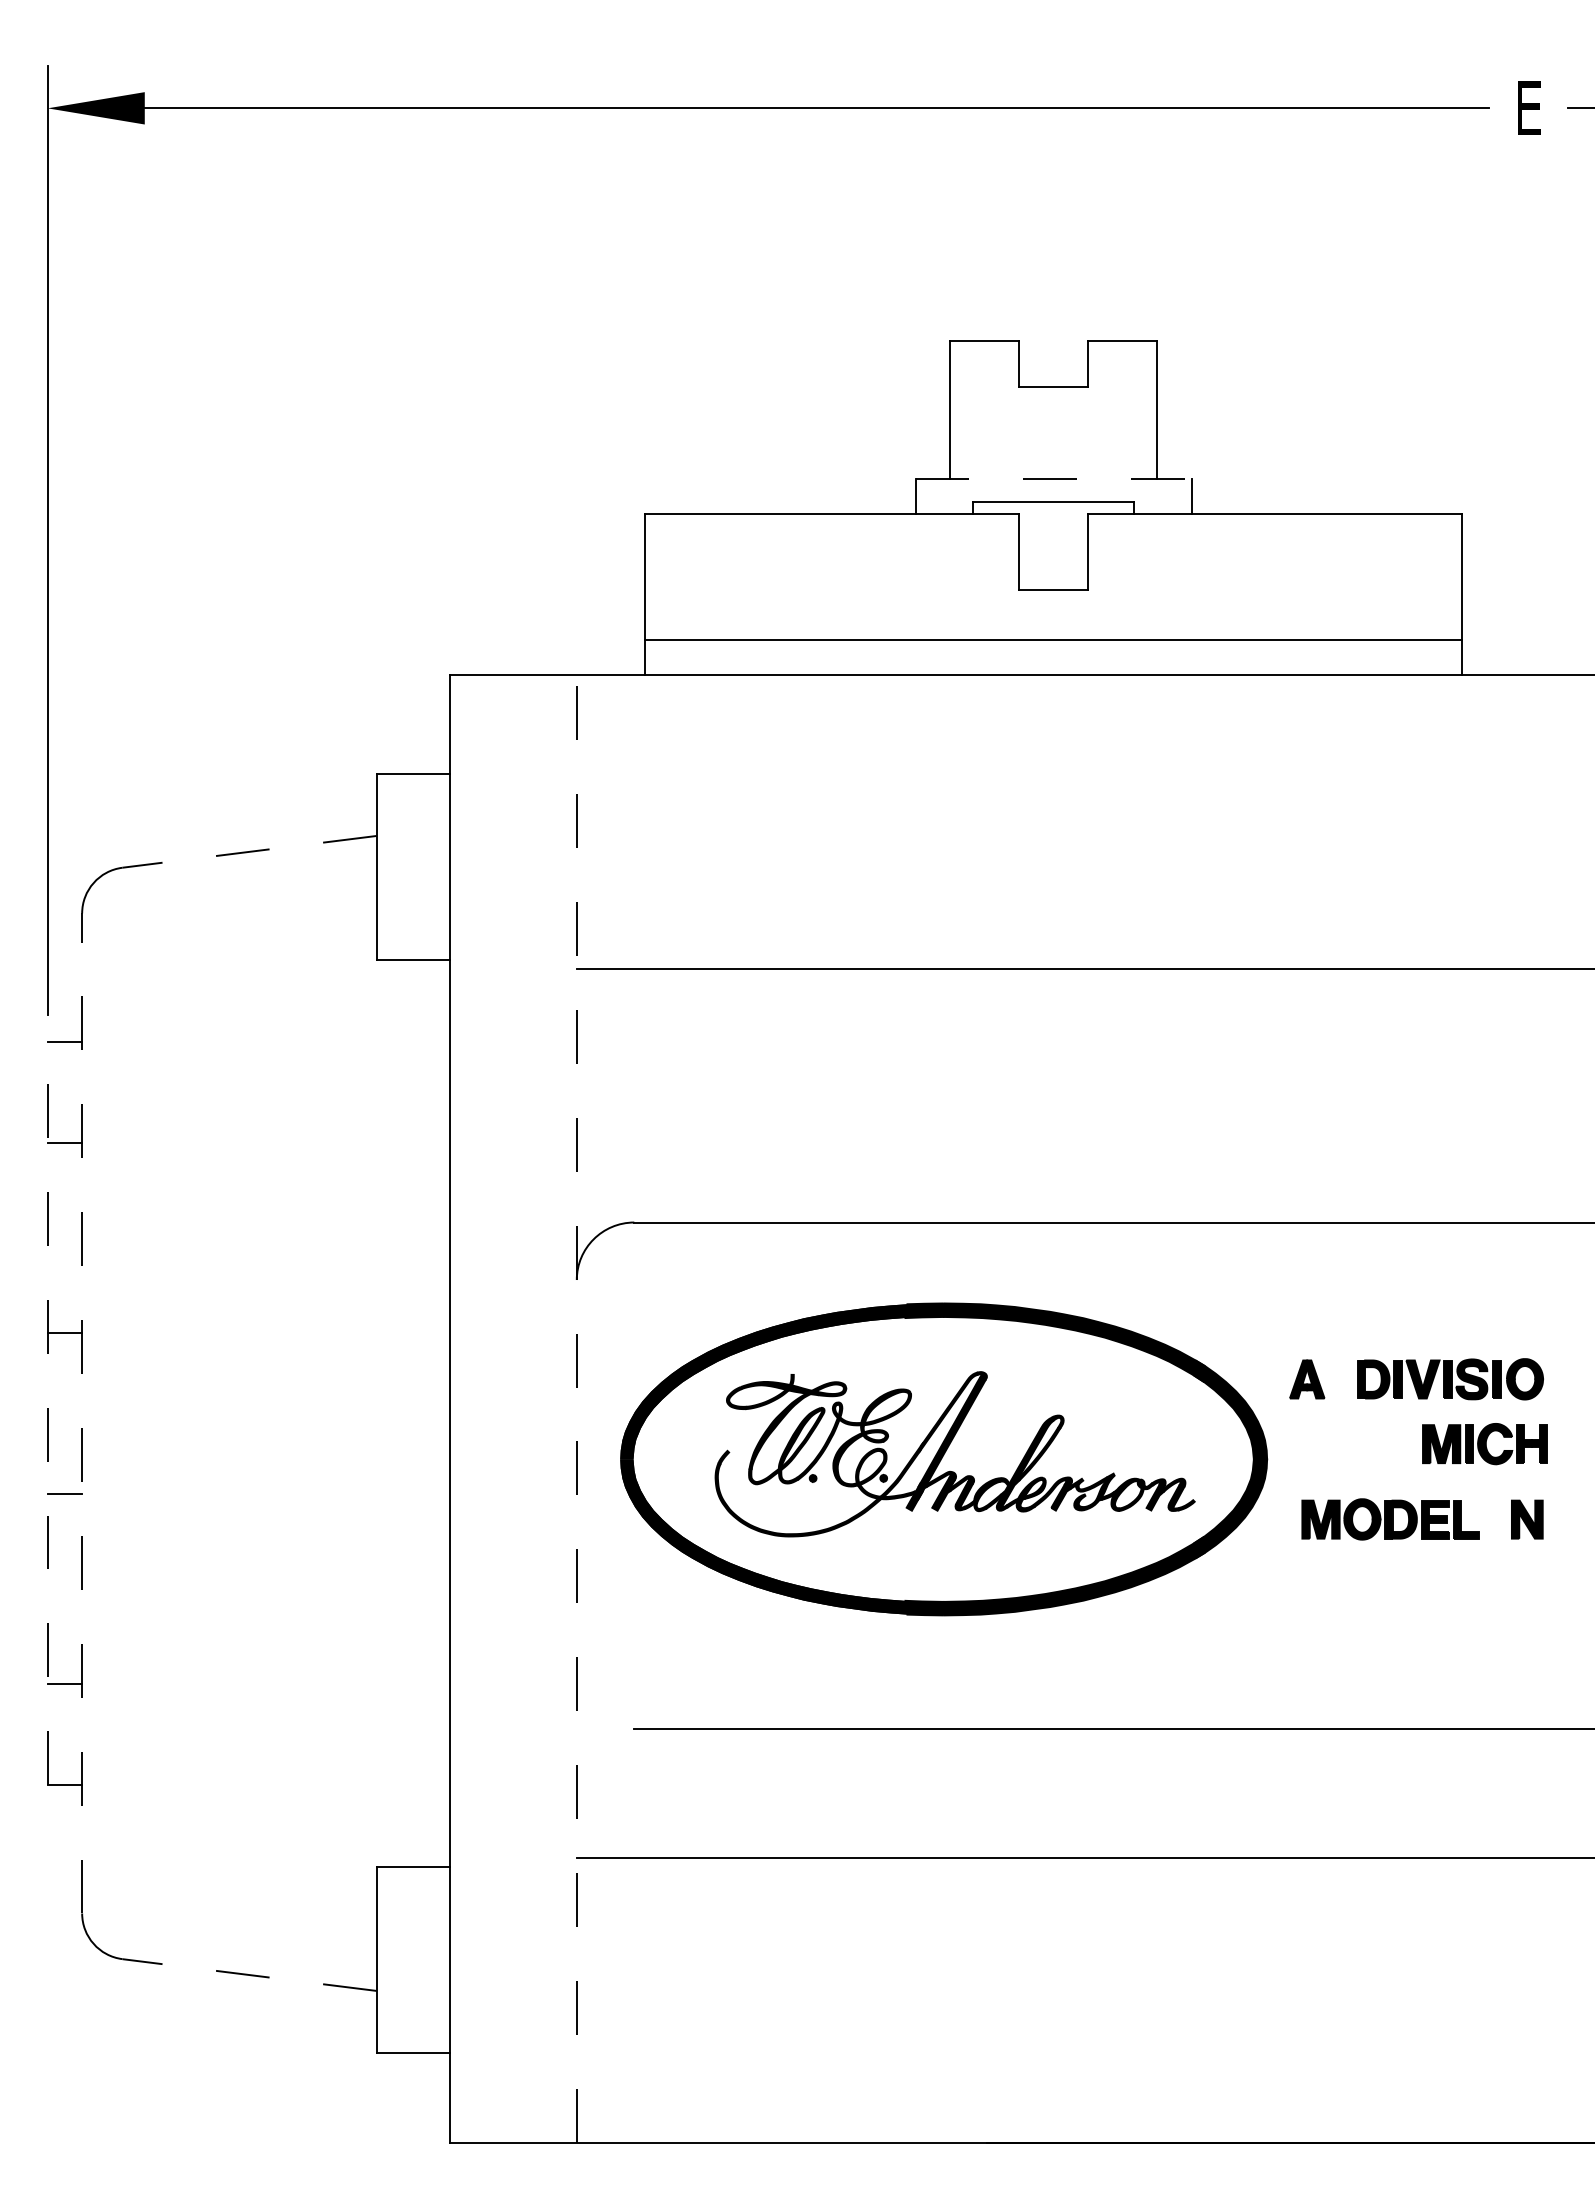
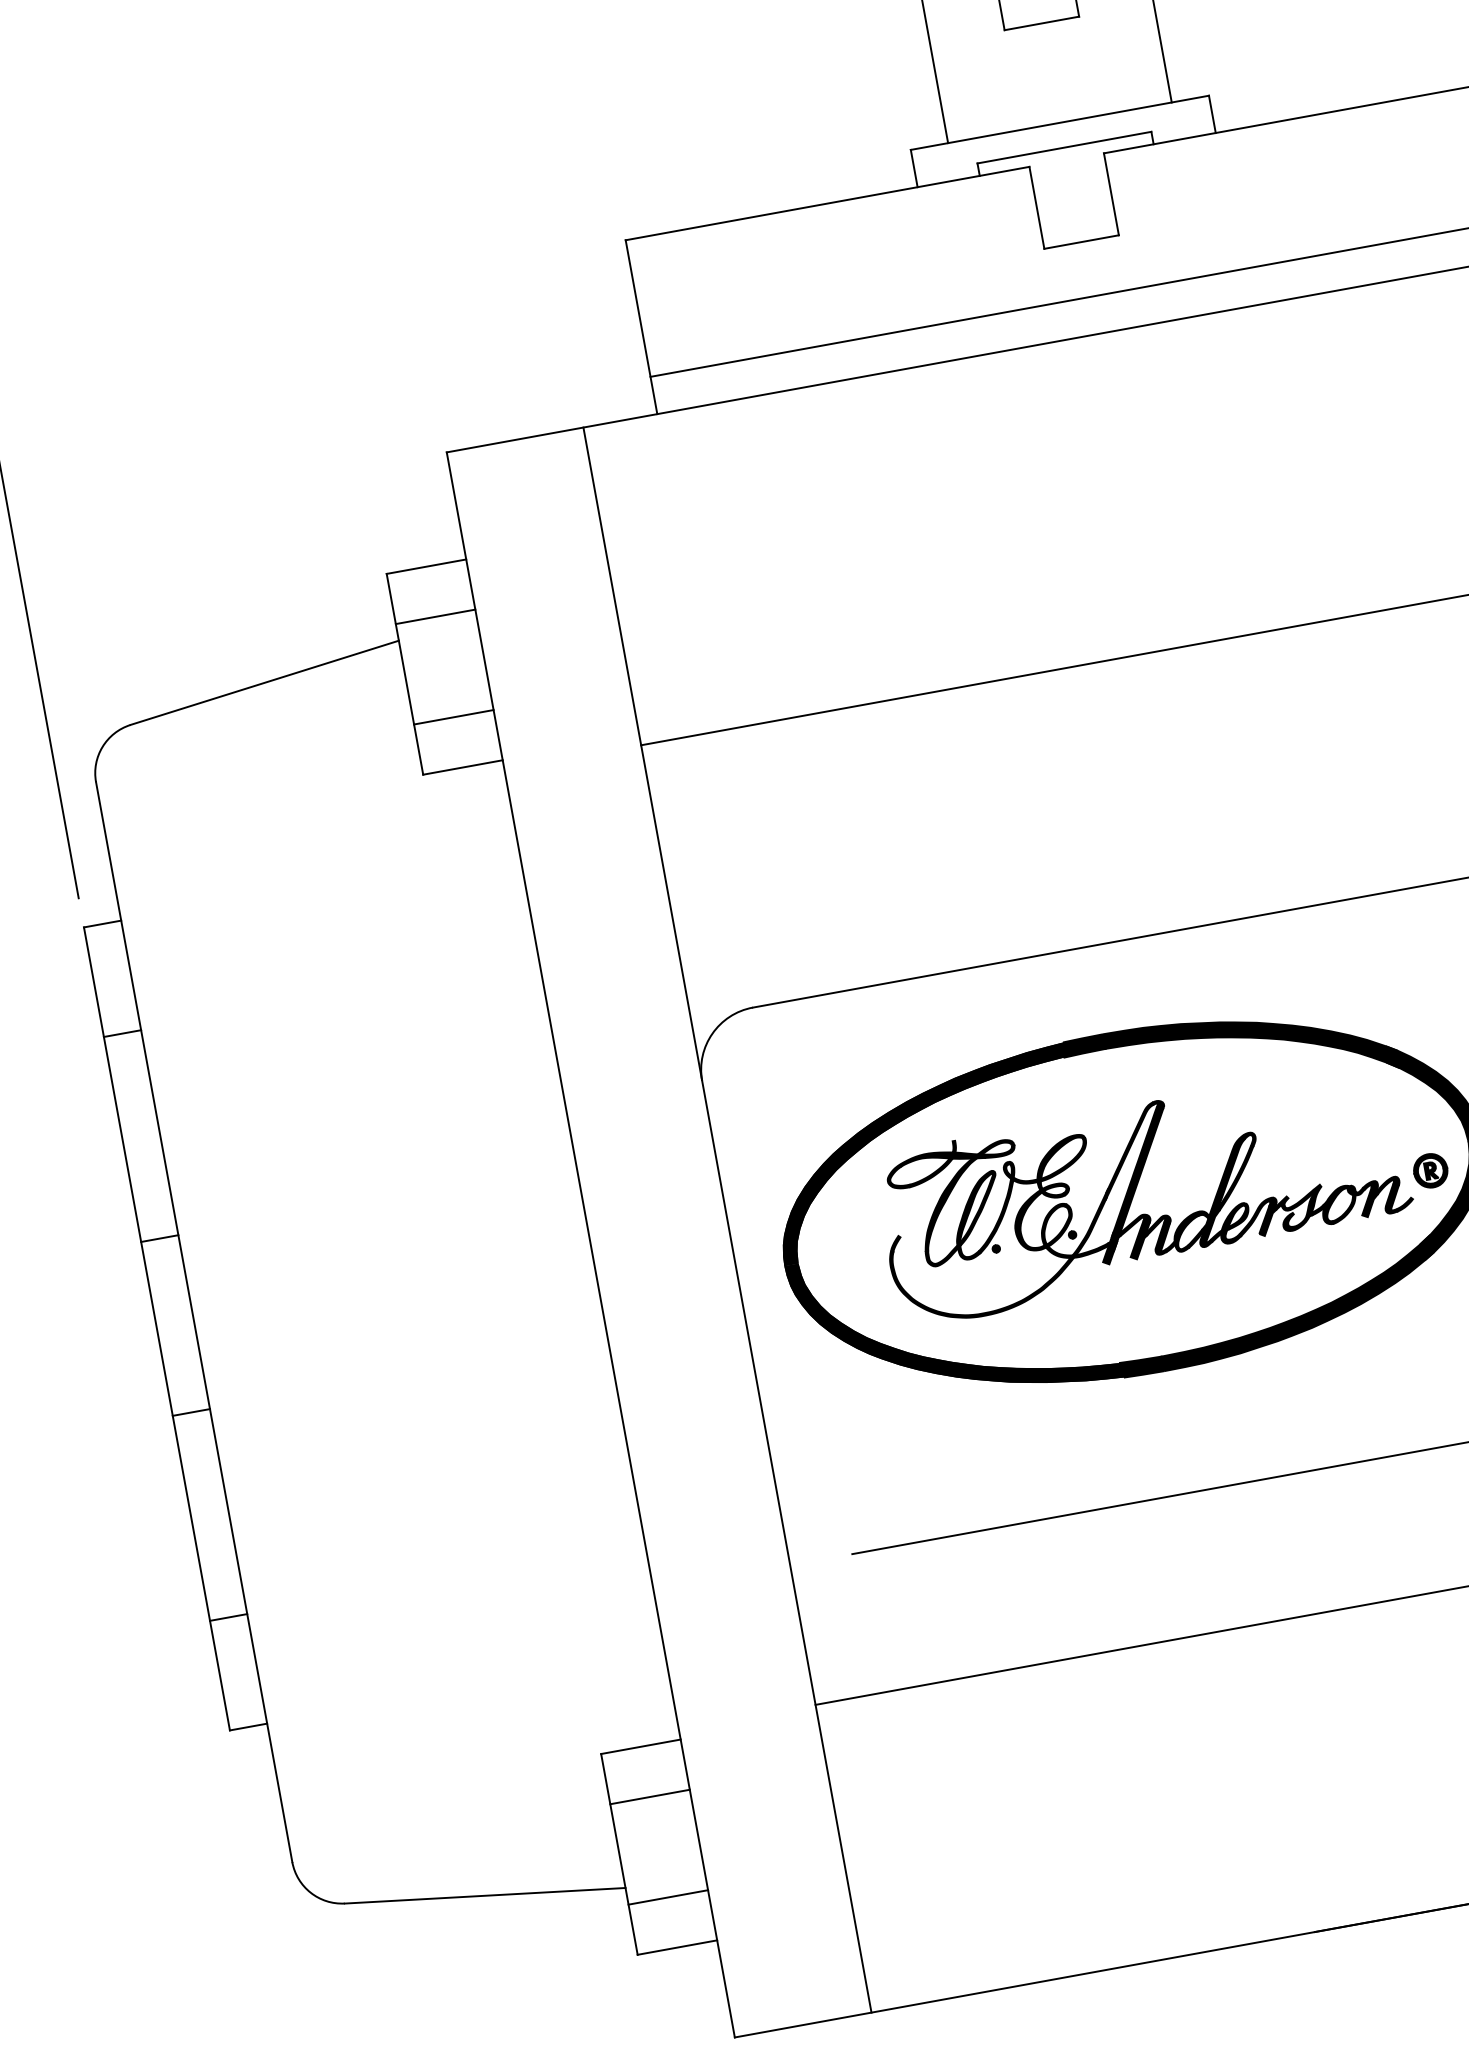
line: (1054, 479) -> (1060, 122), dashed -> solid
line: (413, 820) -> (435, 616), added
line: (249, 851) -> (264, 682), dashed -> solid
line: (413, 913) -> (453, 717), added
line: (576, 1408) -> (727, 1219), dashed -> solid
line: (82, 1412) -> (194, 1321), dashed -> solid
line: (47, 1413) -> (156, 1329), dashed -> solid
part: (1215, 1479) -> (1431, 1171), added
line: (413, 1913) -> (650, 1797), added
line: (249, 1974) -> (485, 1895), dashed -> solid
line: (413, 2006) -> (668, 1897), added

